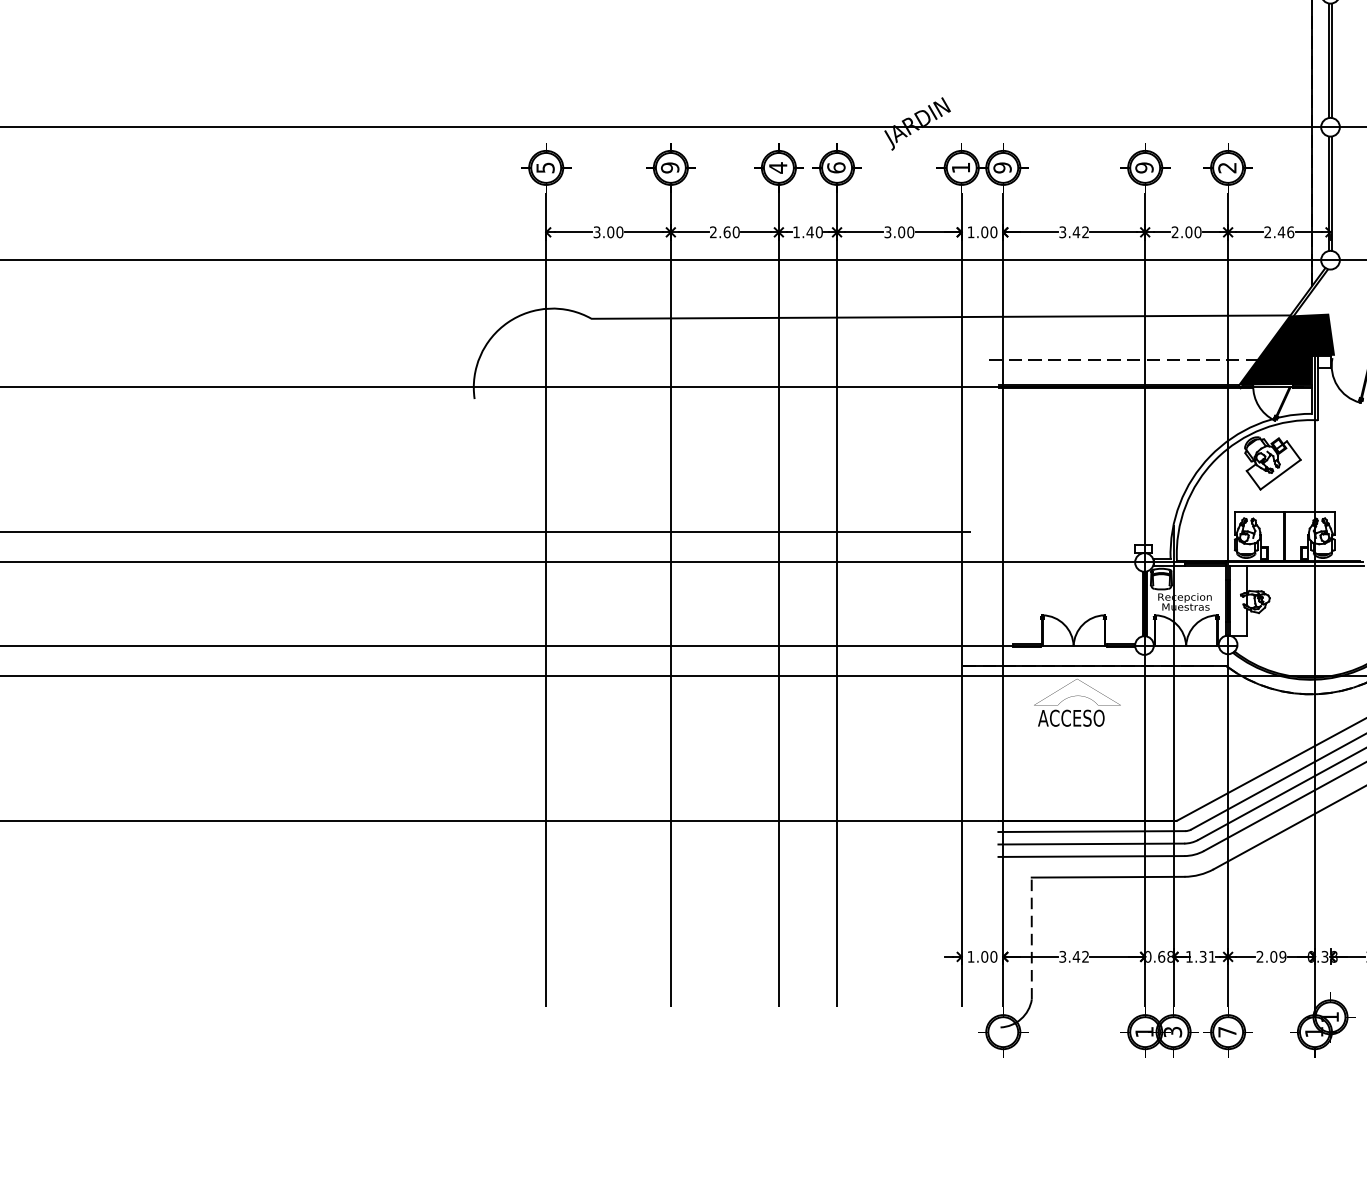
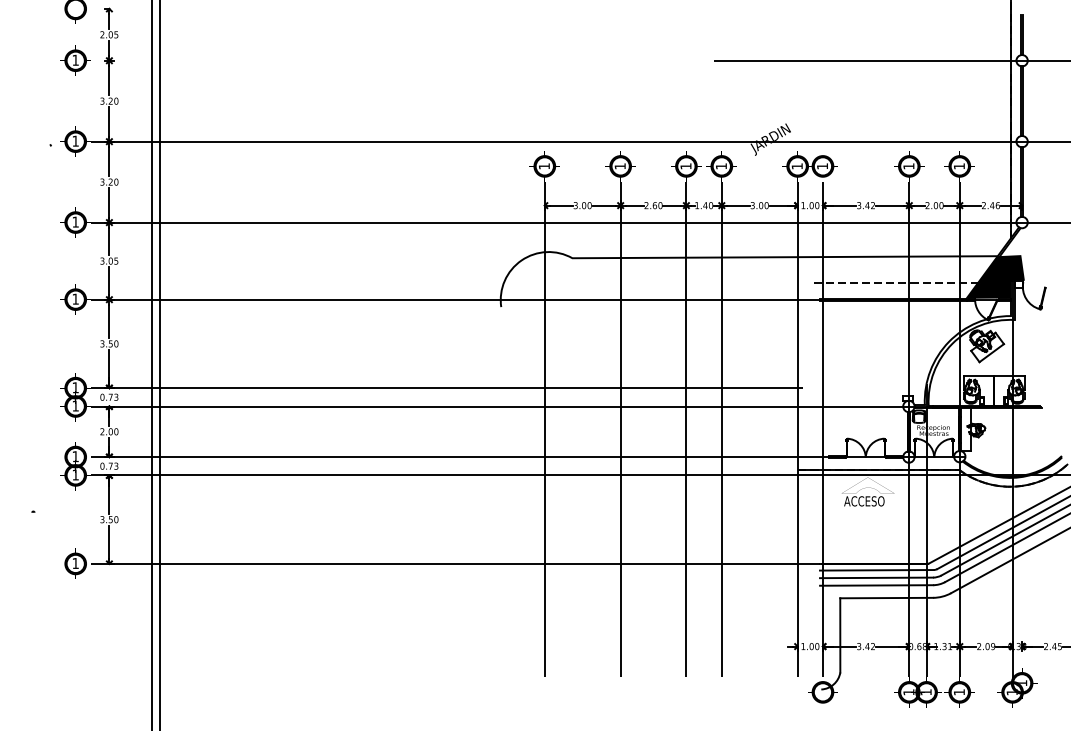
text: (777, 166) -> (685, 165), 4 -> 1
text: (545, 168) -> (544, 166), 5 -> 1
text: (668, 168) -> (619, 166), 9 -> 1
text: (834, 168) -> (720, 166), 6 -> 1
text: (1002, 168) -> (822, 166), 9 -> 1
text: (1143, 168) -> (908, 166), 9 -> 1
text: (1225, 168) -> (958, 166), 2 -> 1
line: (1032, 937) -> (840, 634), dashed -> solid
text: (1171, 1032) -> (925, 692), 3 -> 1
text: (1227, 1032) -> (959, 692), 7 -> 1

